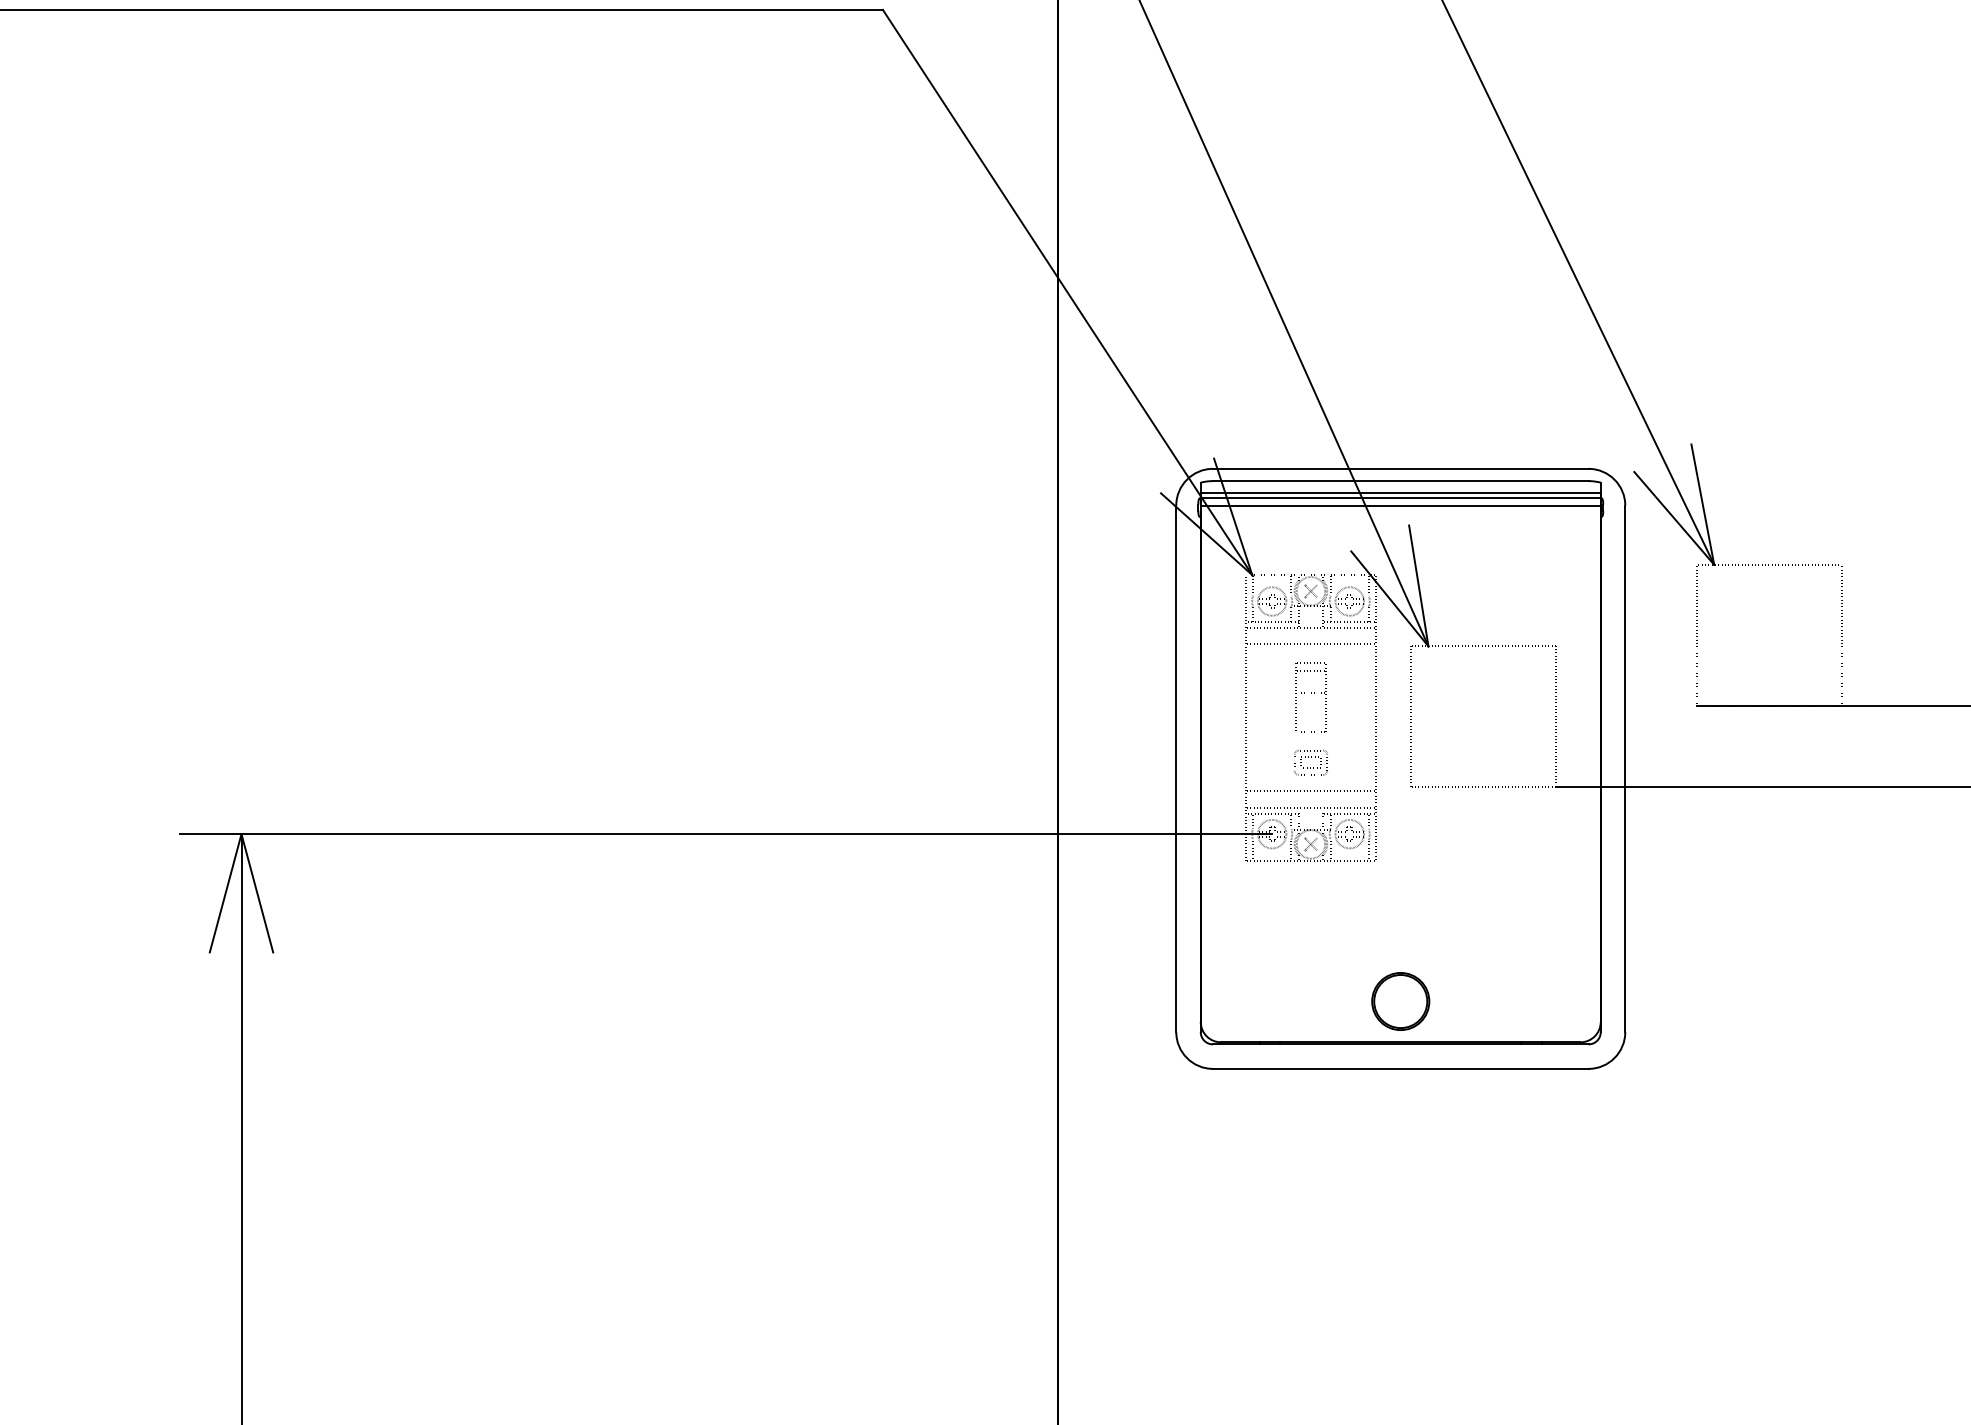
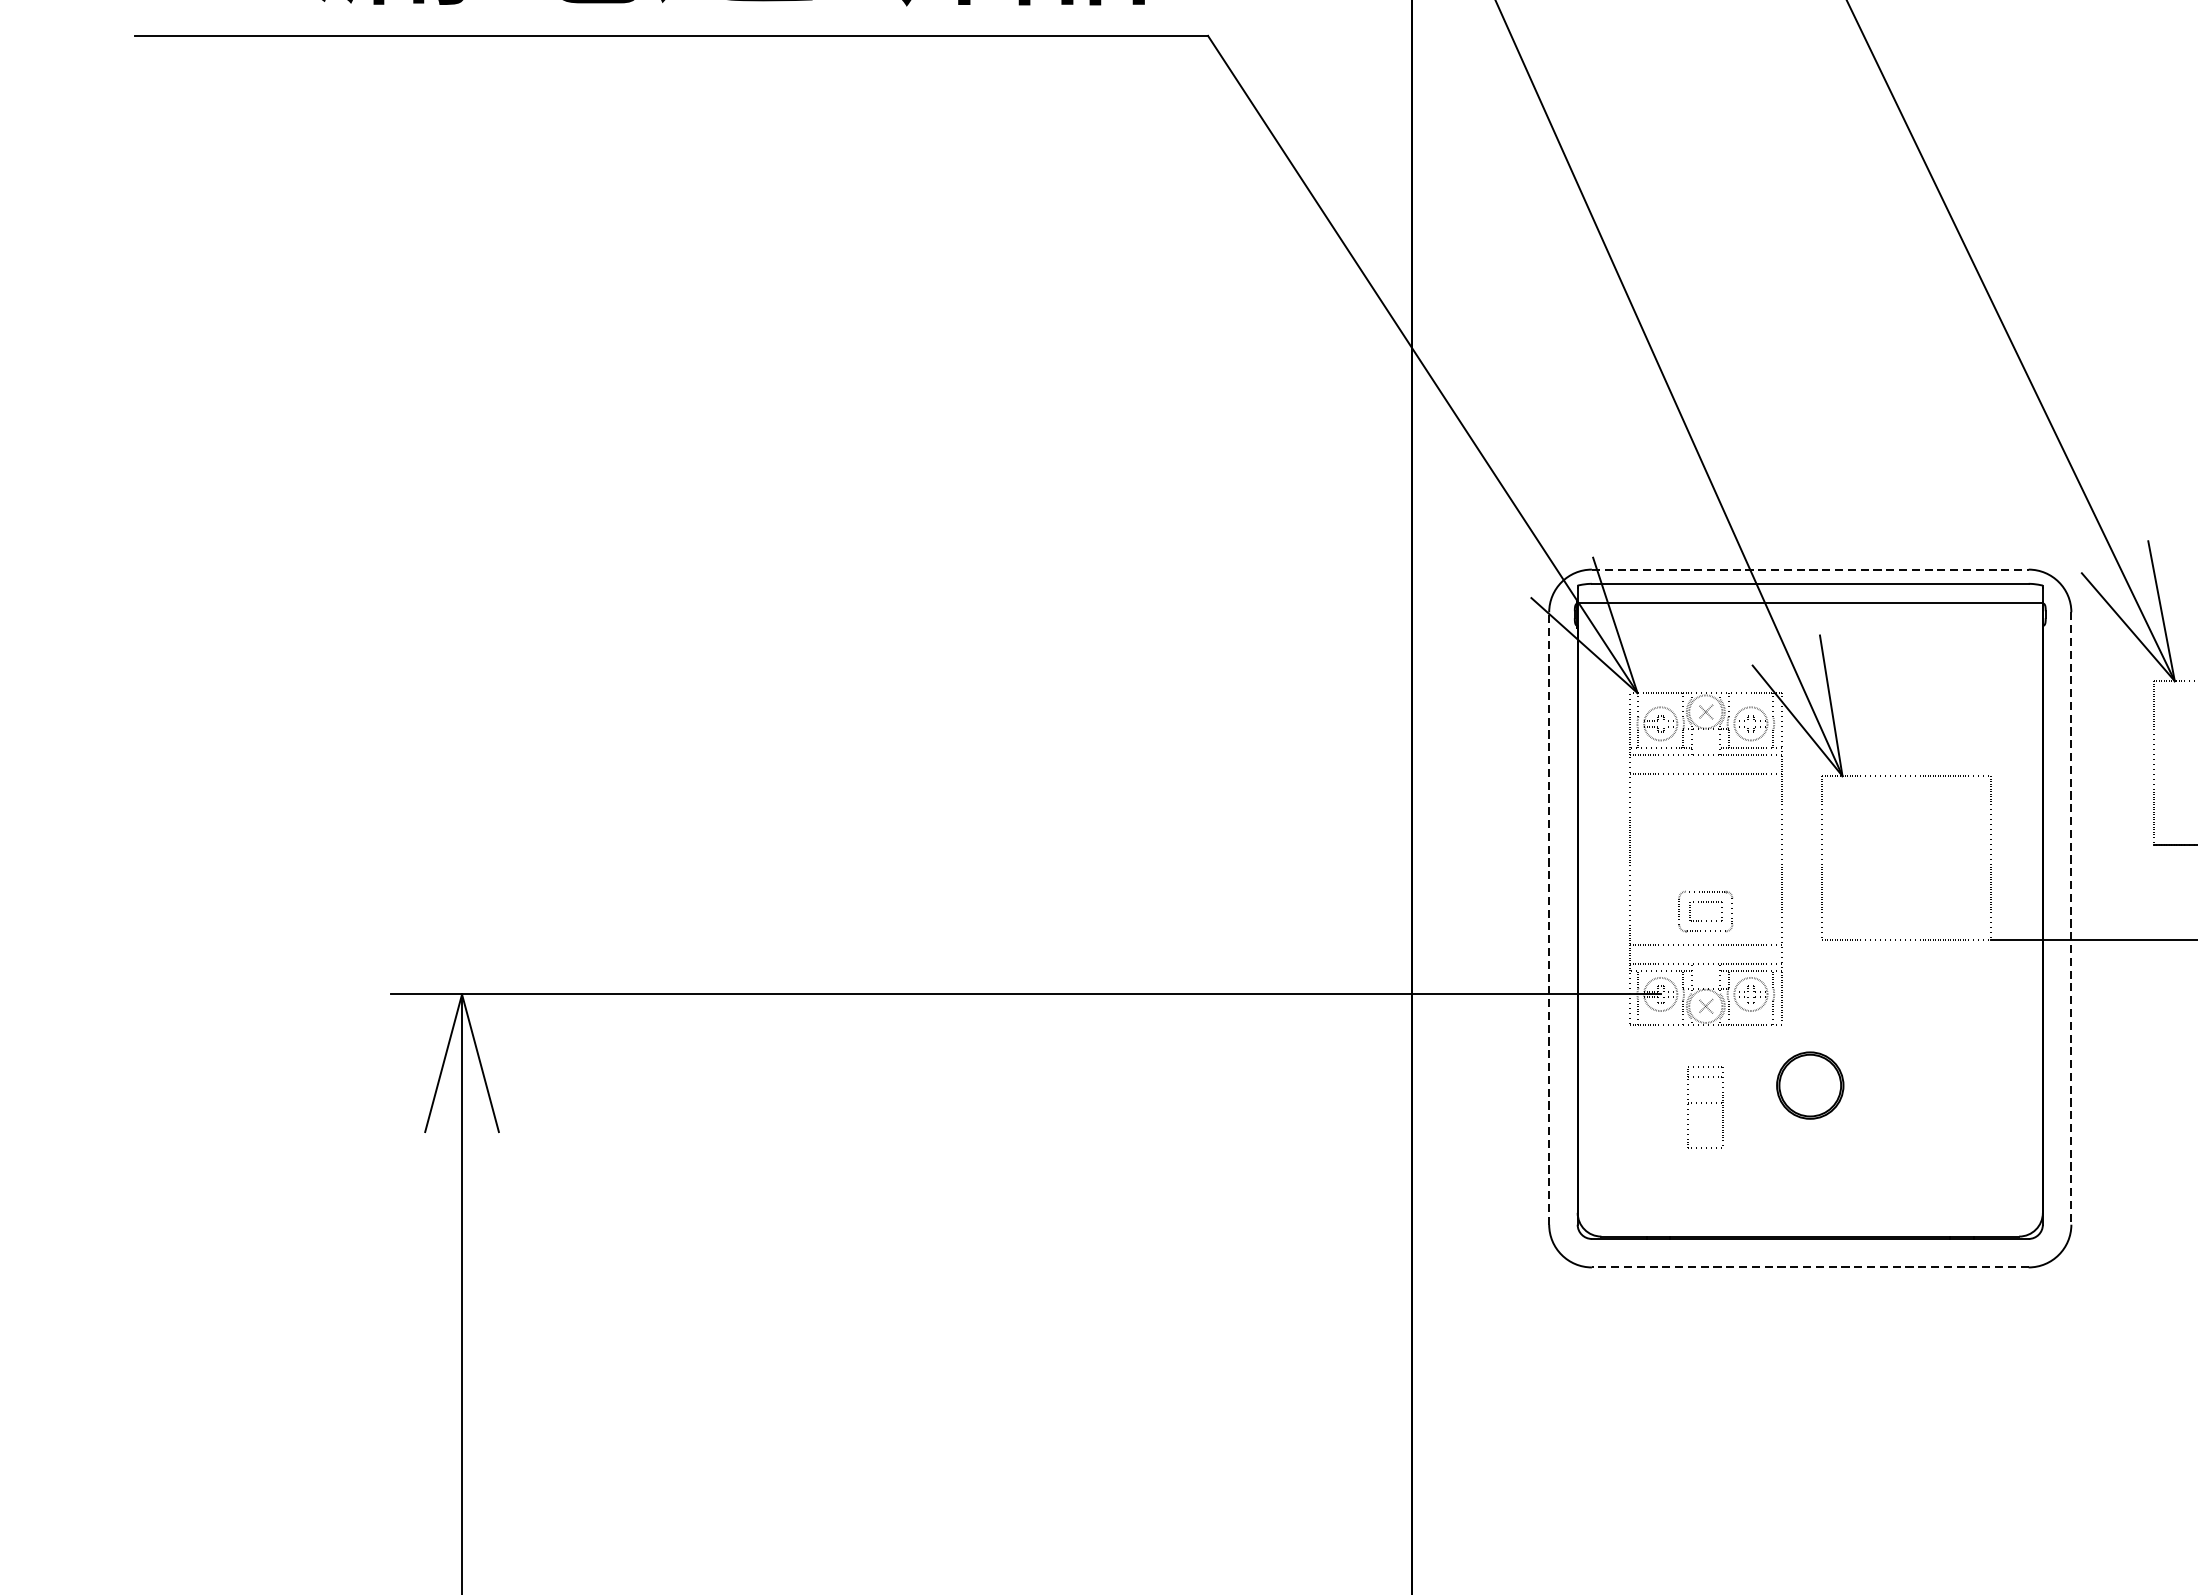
line: (1400, 468) -> (1809, 569), solid -> dashed
line: (1400, 493) -> (1809, 598), removed
line: (1400, 505) -> (1809, 612), removed
part: (1310, 697) -> (1705, 1107), moved
part: (1310, 762) -> (1705, 911), size x1.4
line: (1176, 768) -> (1549, 918), solid -> dashed
line: (1625, 769) -> (2071, 919), solid -> dashed
part: (1400, 1001) -> (1809, 1085), moved
line: (1400, 1068) -> (1809, 1266), solid -> dashed

